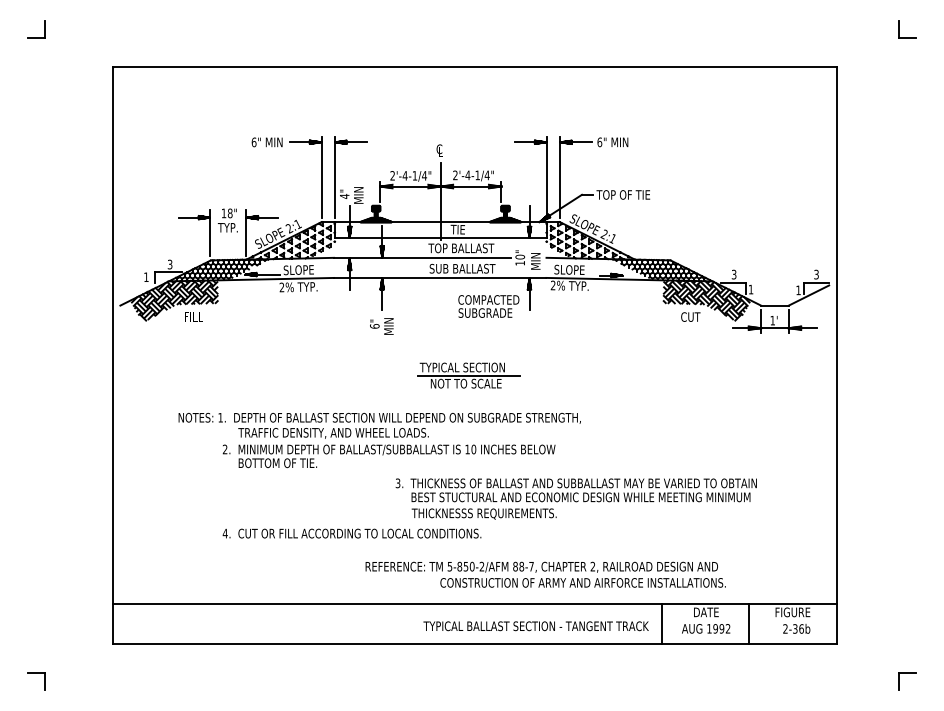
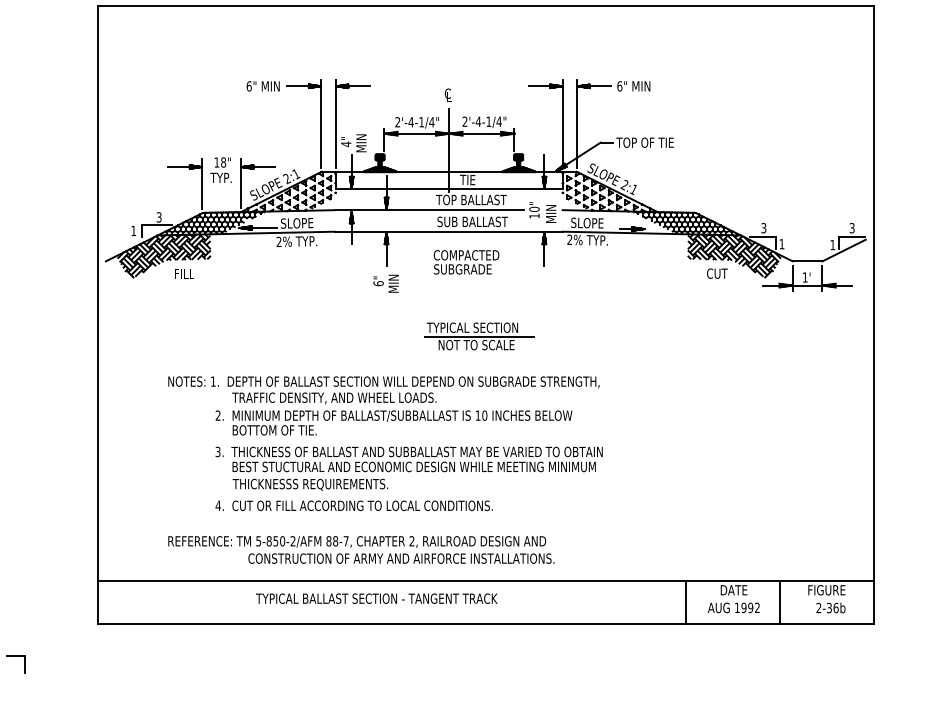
text: (488, 306) -> (466, 262), moved
text: (575, 498) -> (408, 468), moved
text: (545, 574) -> (361, 549), moved
text: (535, 626) -> (376, 598), moved

